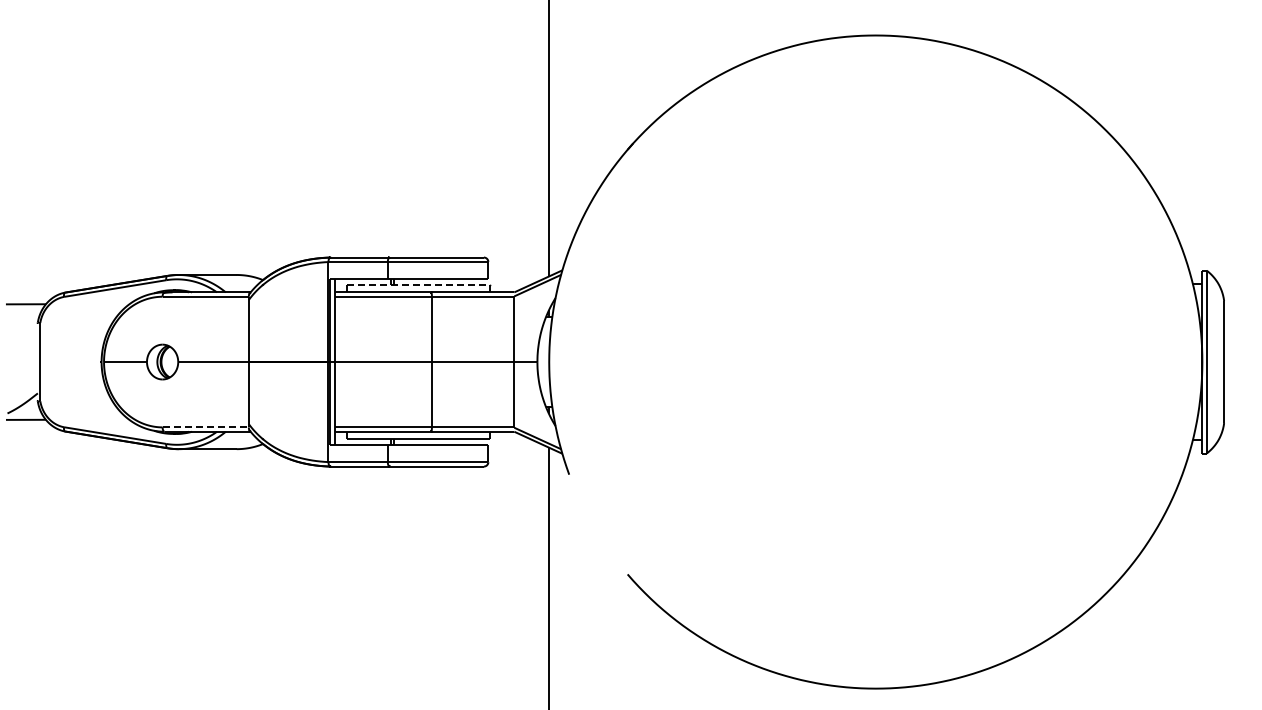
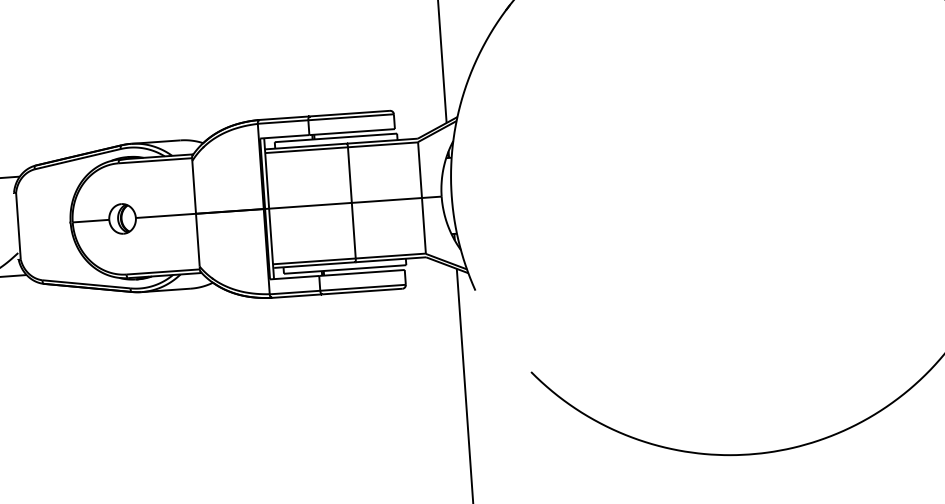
line: (419, 284) -> (336, 137), dashed -> solid
line: (206, 427) -> (163, 272), dashed -> solid

